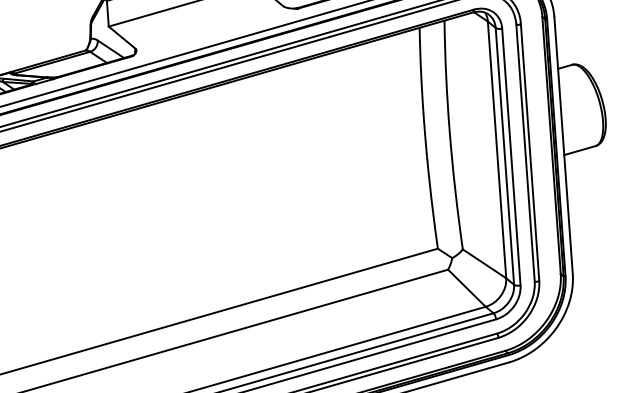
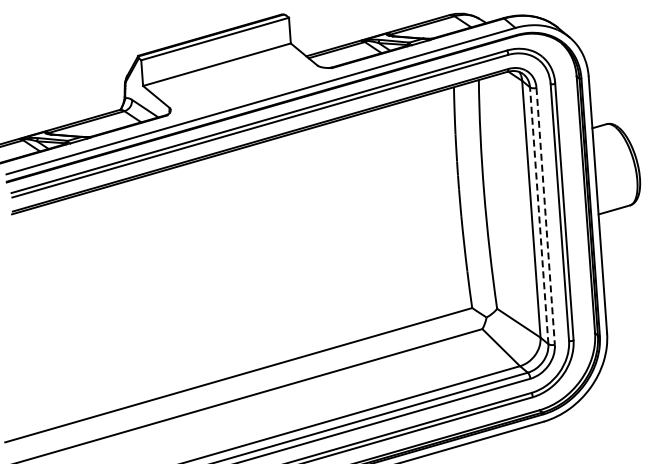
line: (505, 156) -> (539, 215), solid -> dashed
line: (511, 157) -> (545, 216), solid -> dashed

